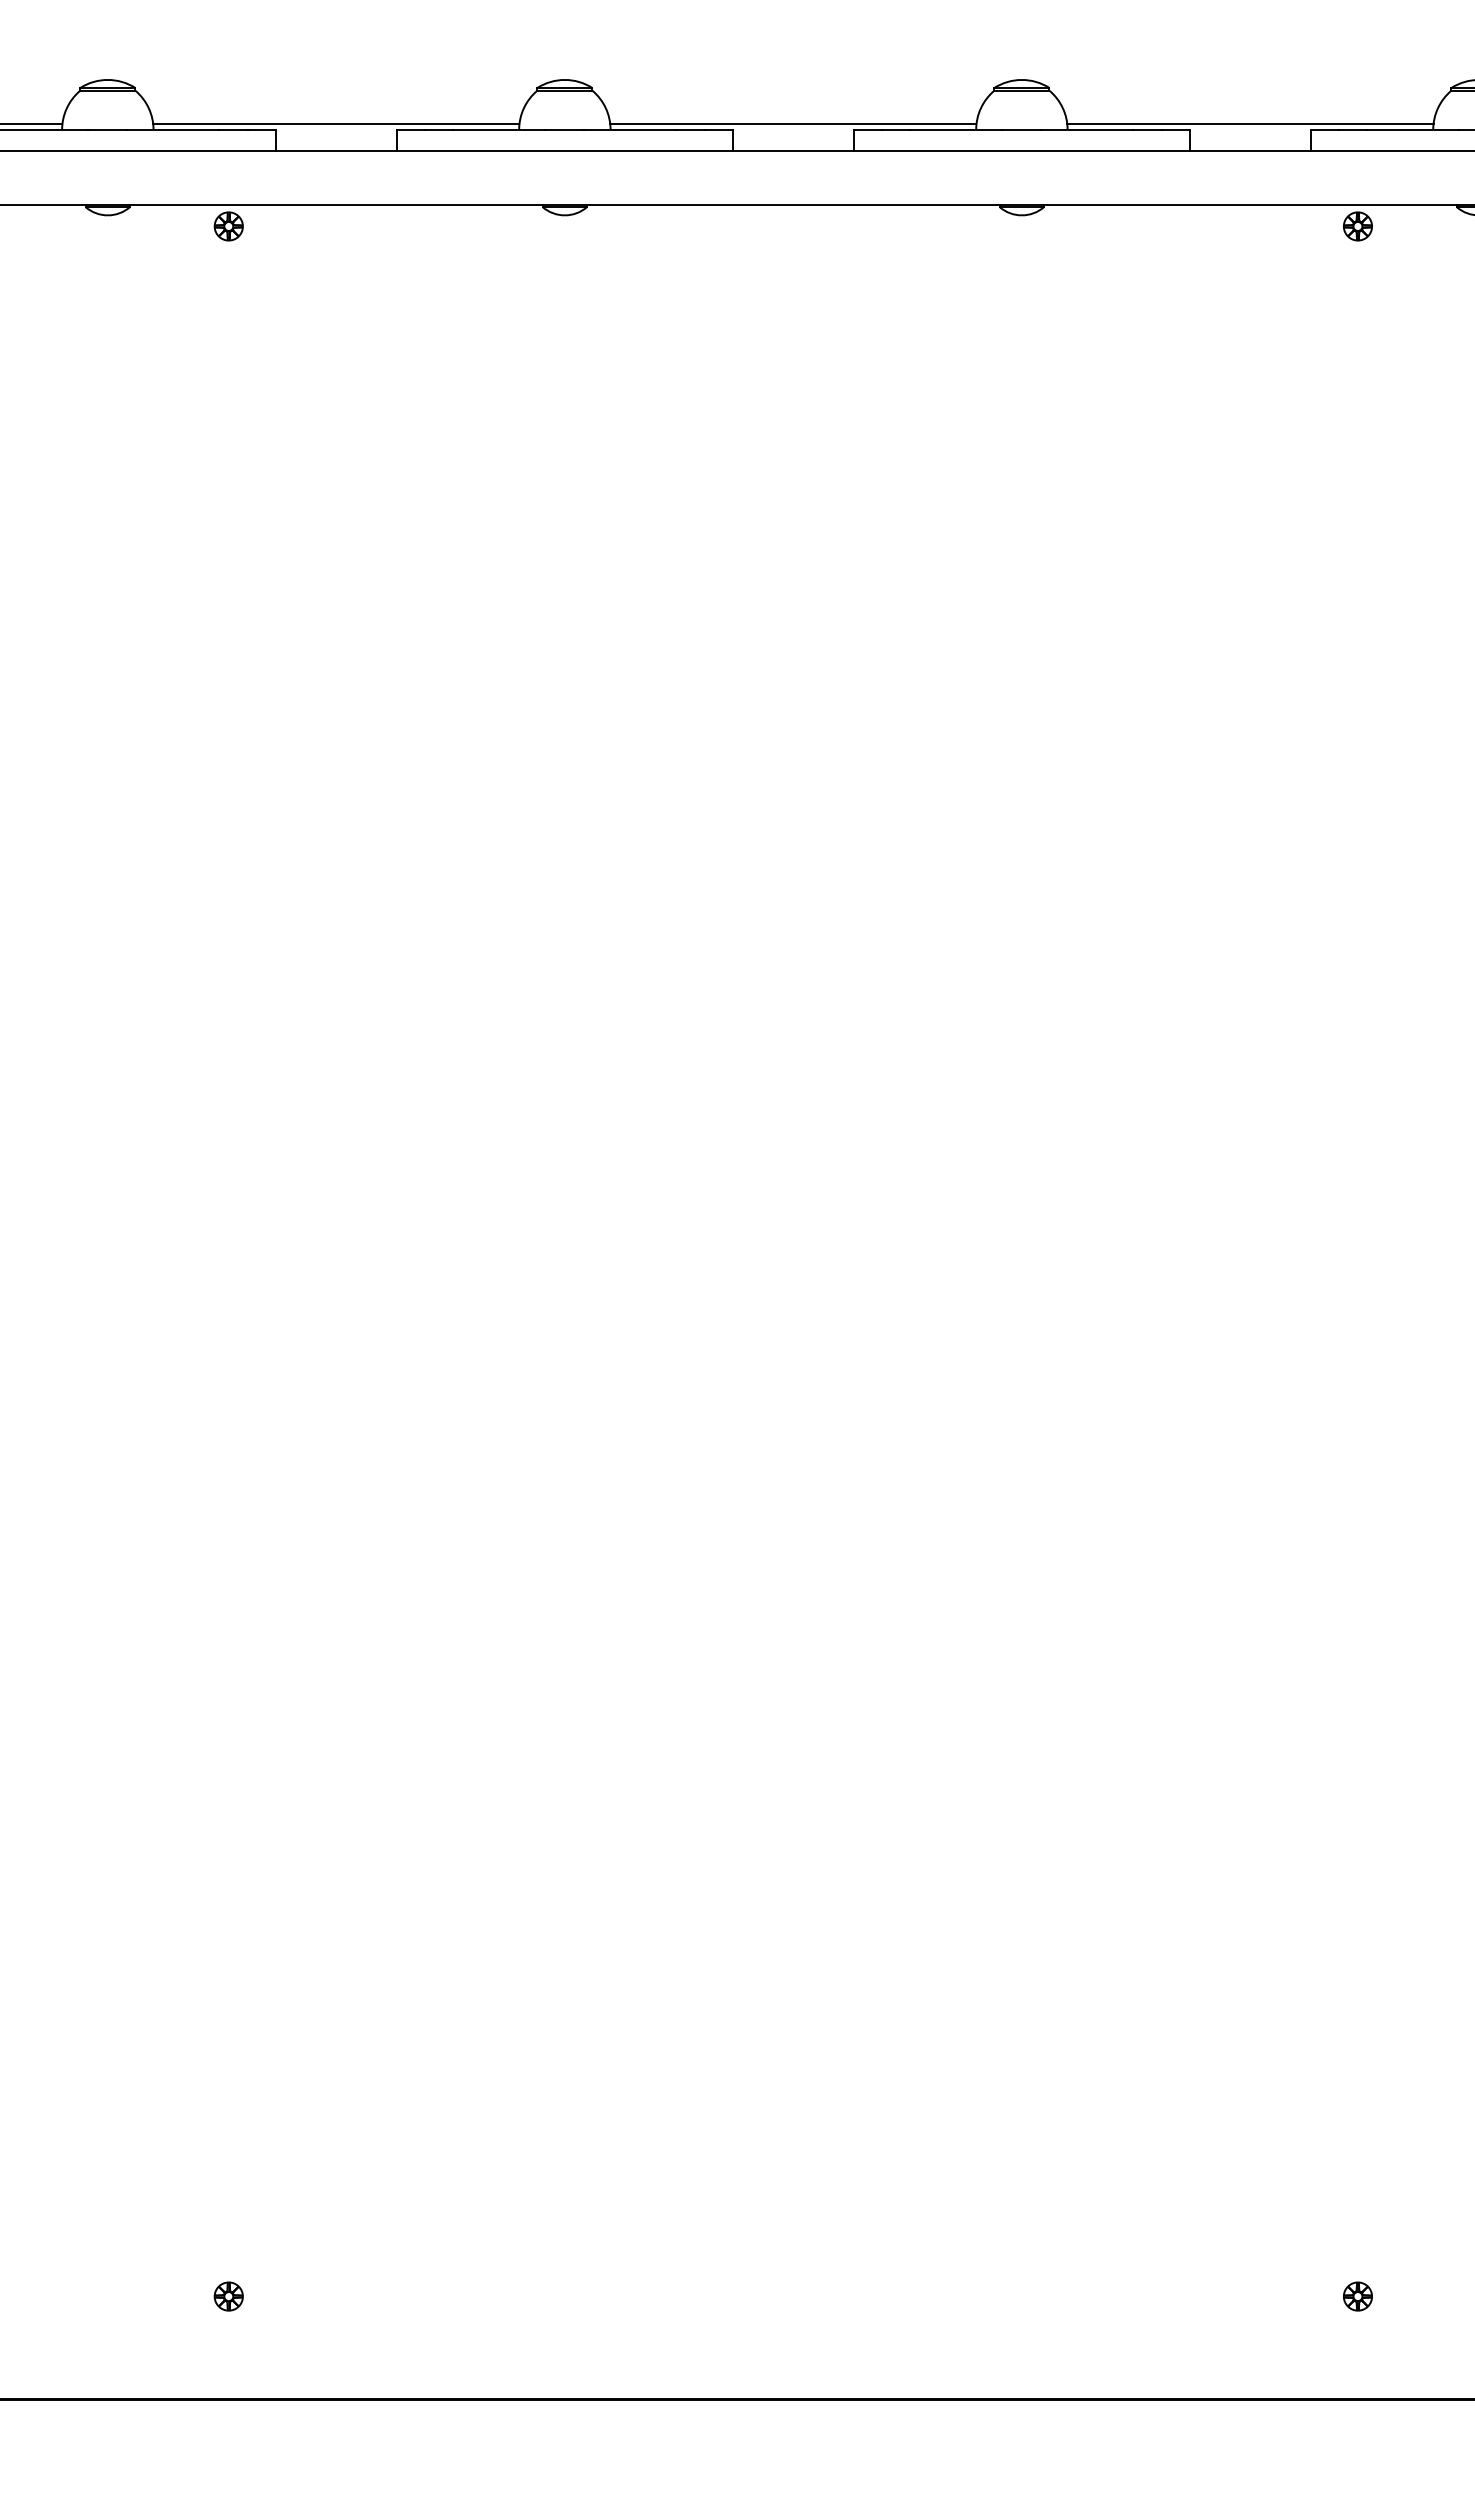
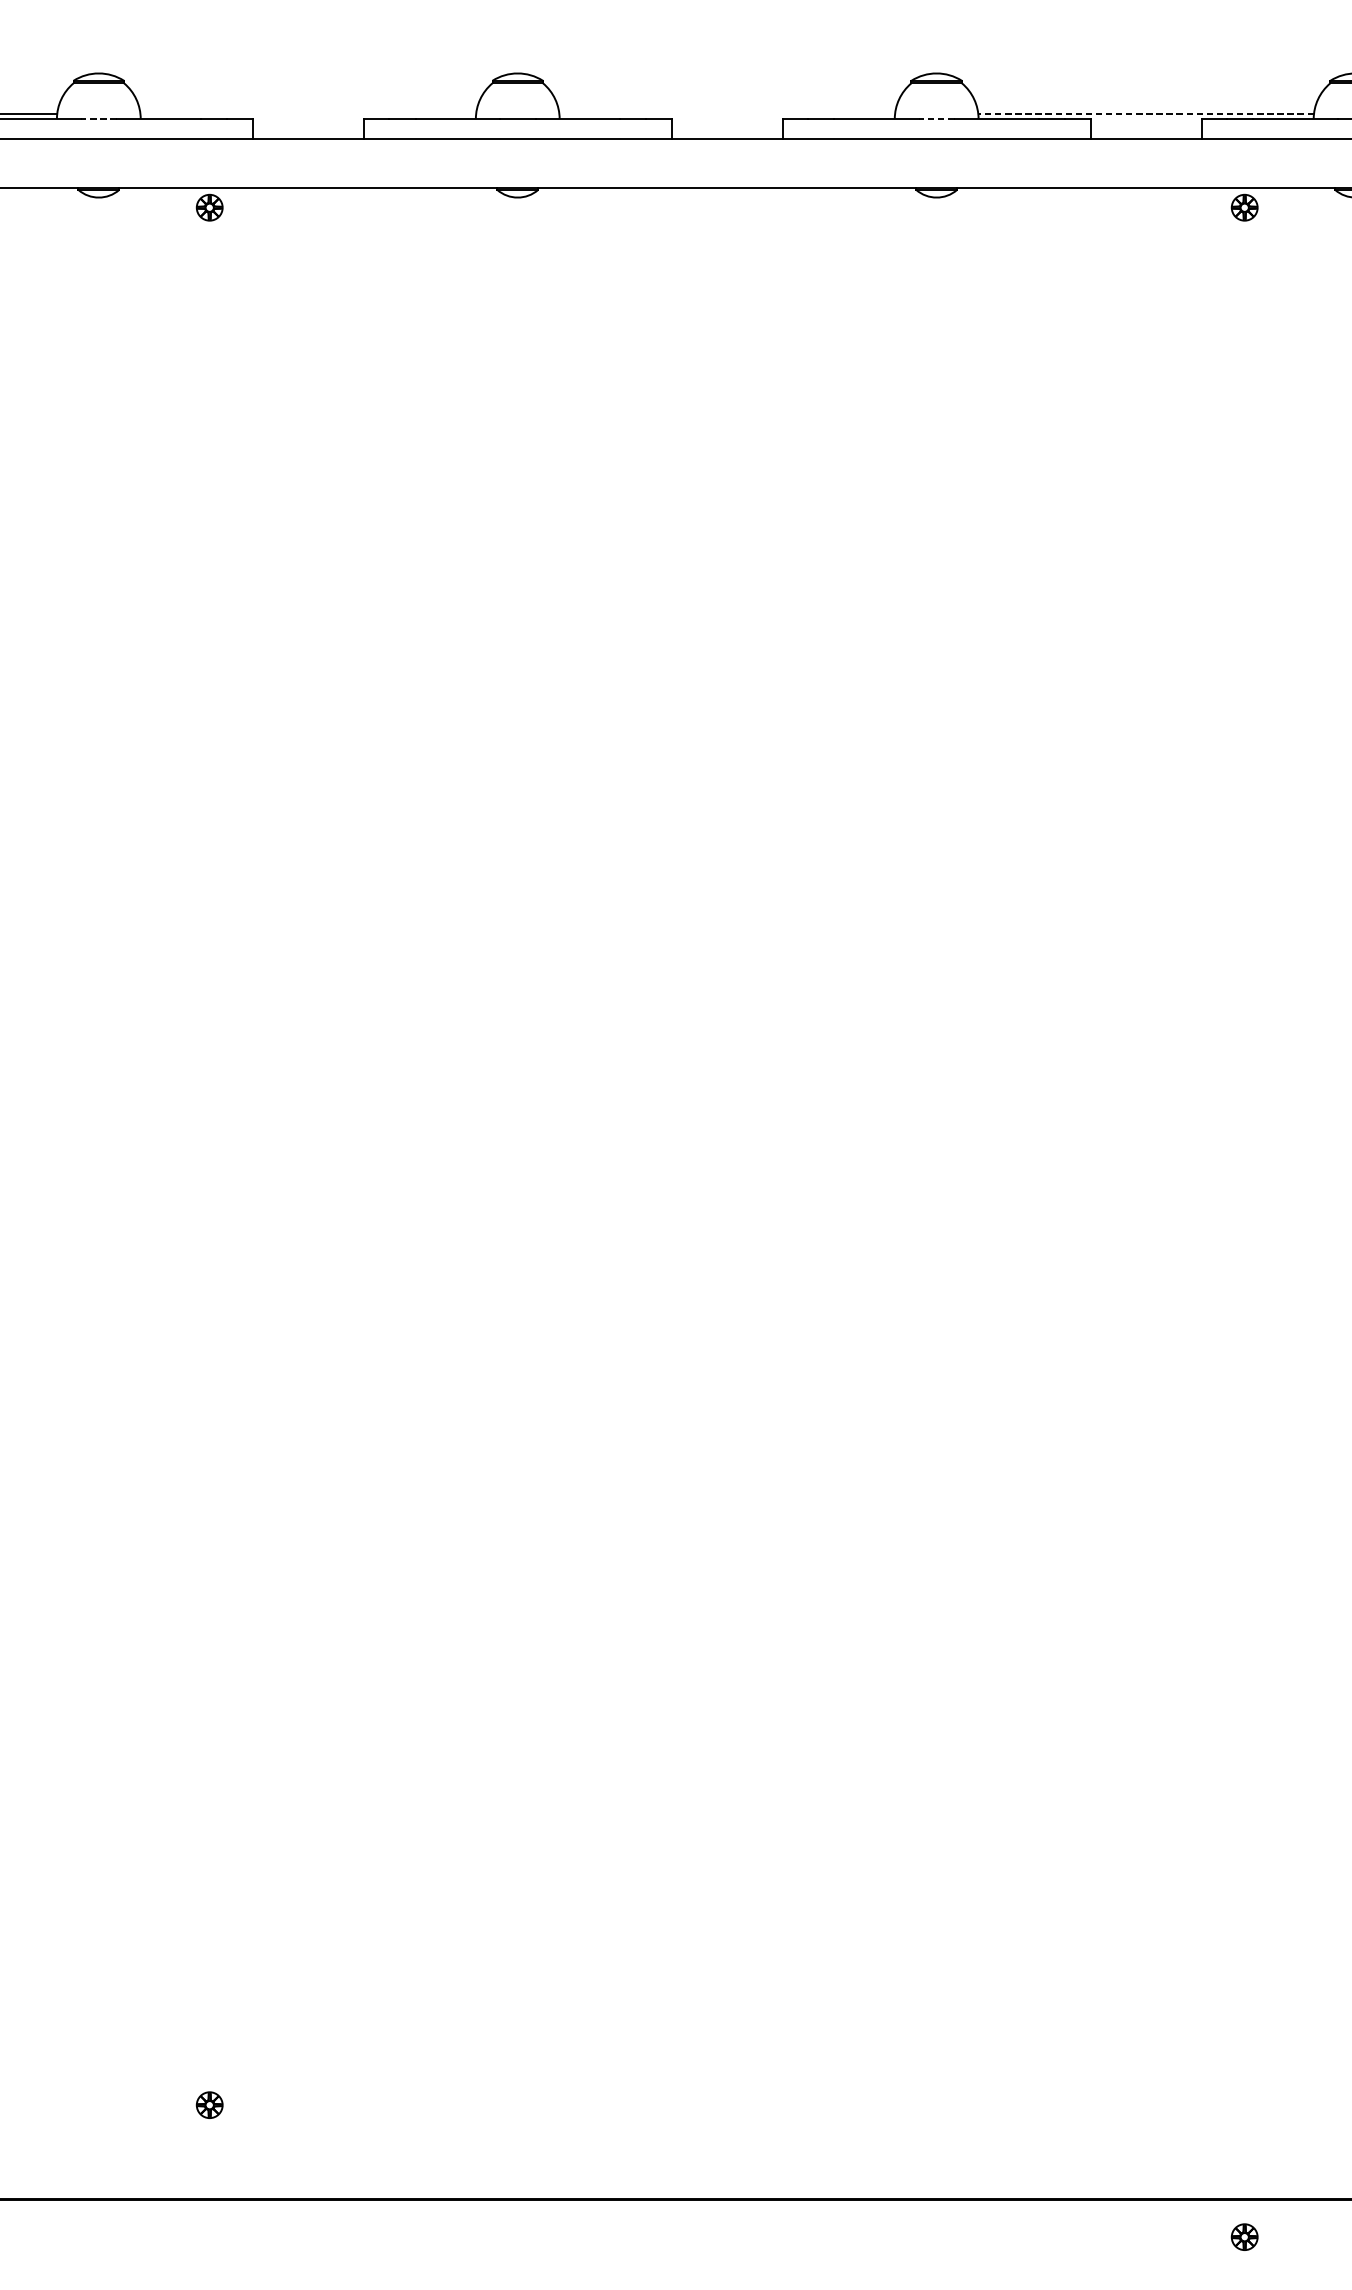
line: (336, 124) -> (308, 114), removed
line: (793, 124) -> (727, 114), removed
line: (1249, 124) -> (1145, 114), solid -> dashed
line: (107, 129) -> (98, 118), solid -> dashed
line: (1021, 129) -> (936, 118), solid -> dashed
part: (1357, 2296) -> (1244, 2237), moved

